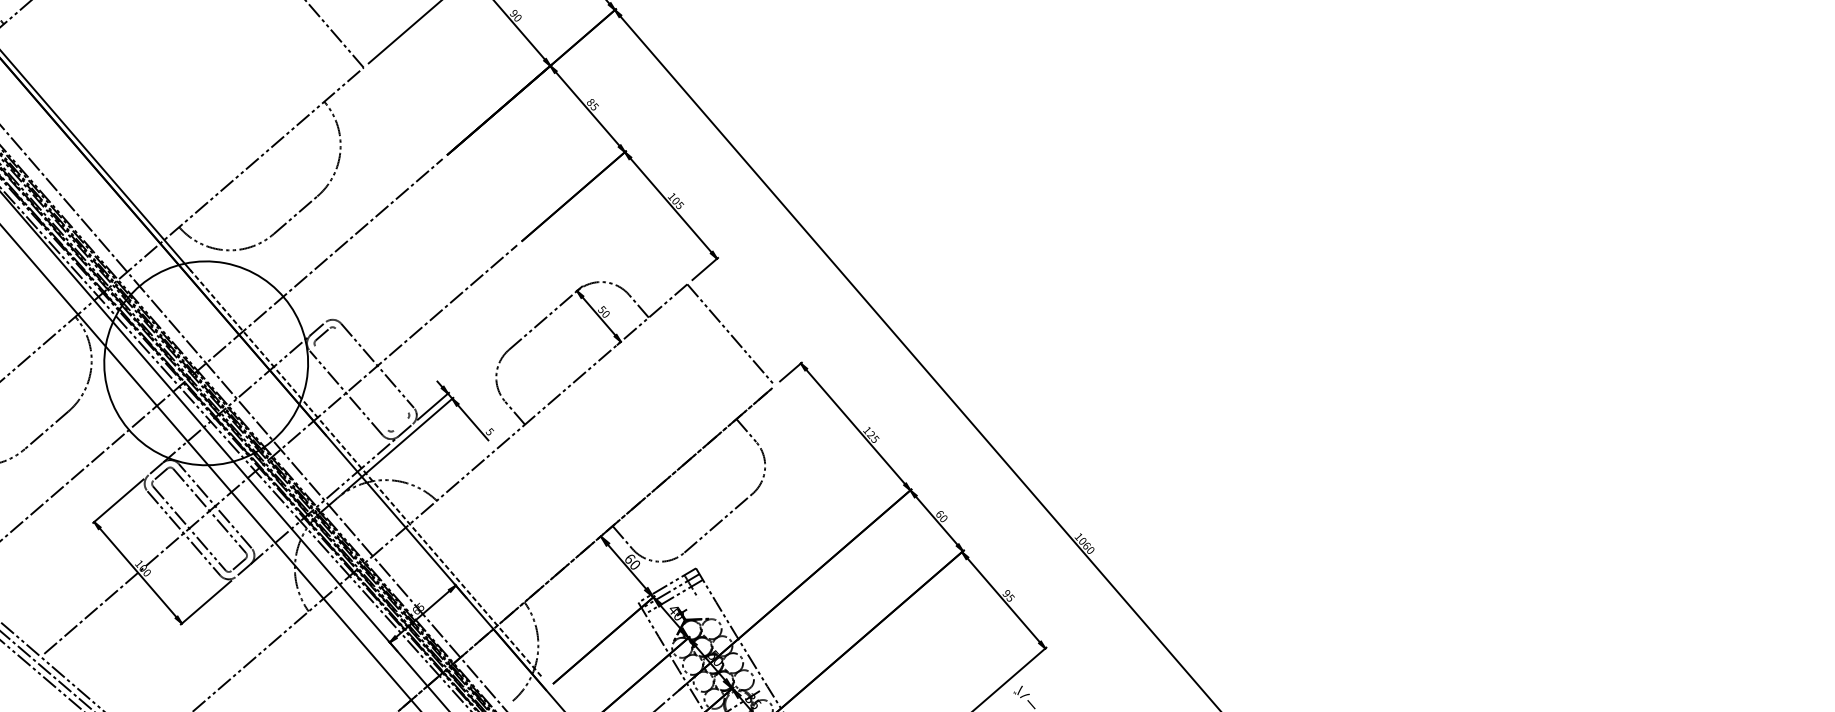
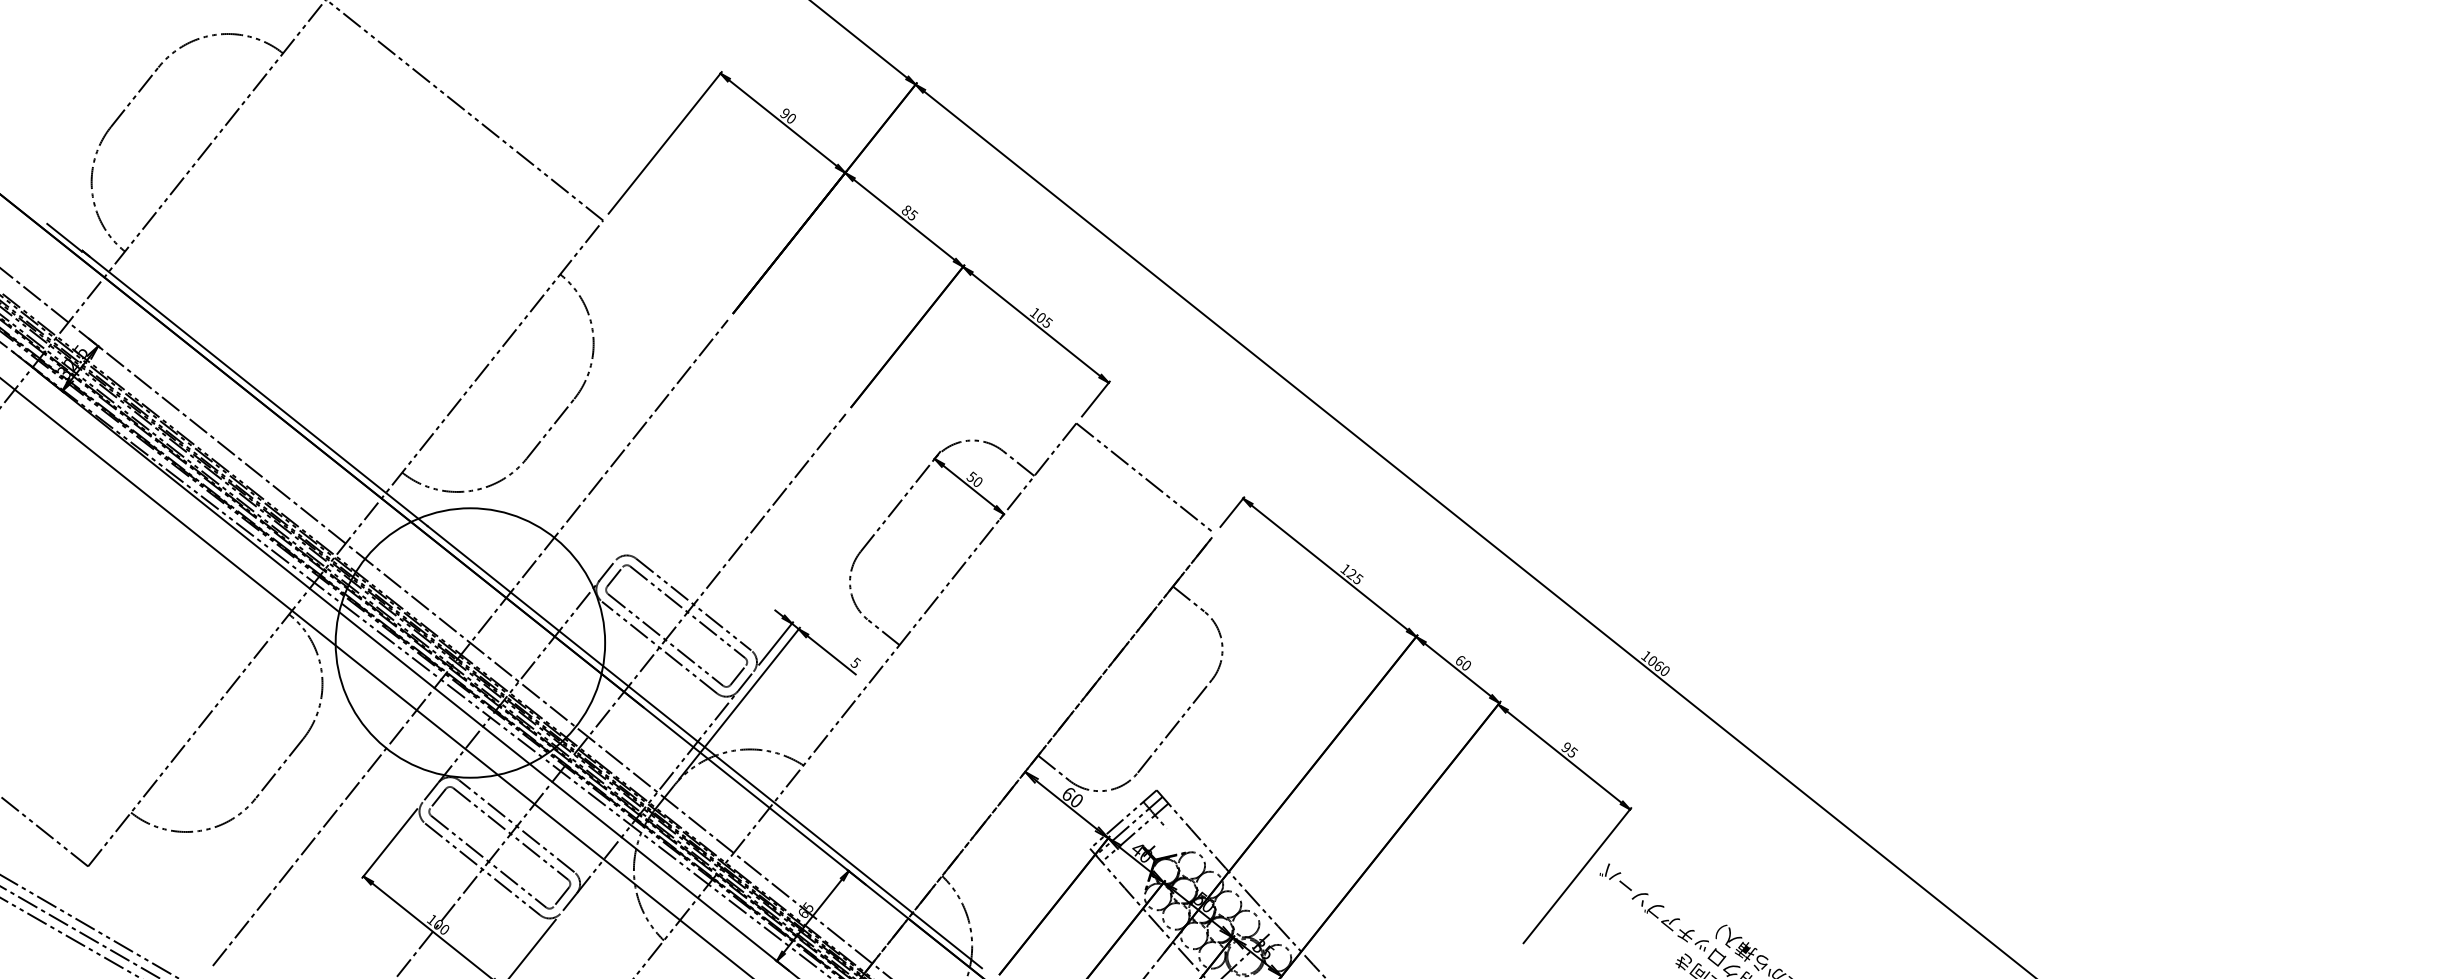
line: (371, 370) -> (687, 612), added
line: (351, 387) -> (665, 639), added
line: (401, 424) -> (738, 674), added
line: (365, 473) -> (704, 747), dashed -> solid

